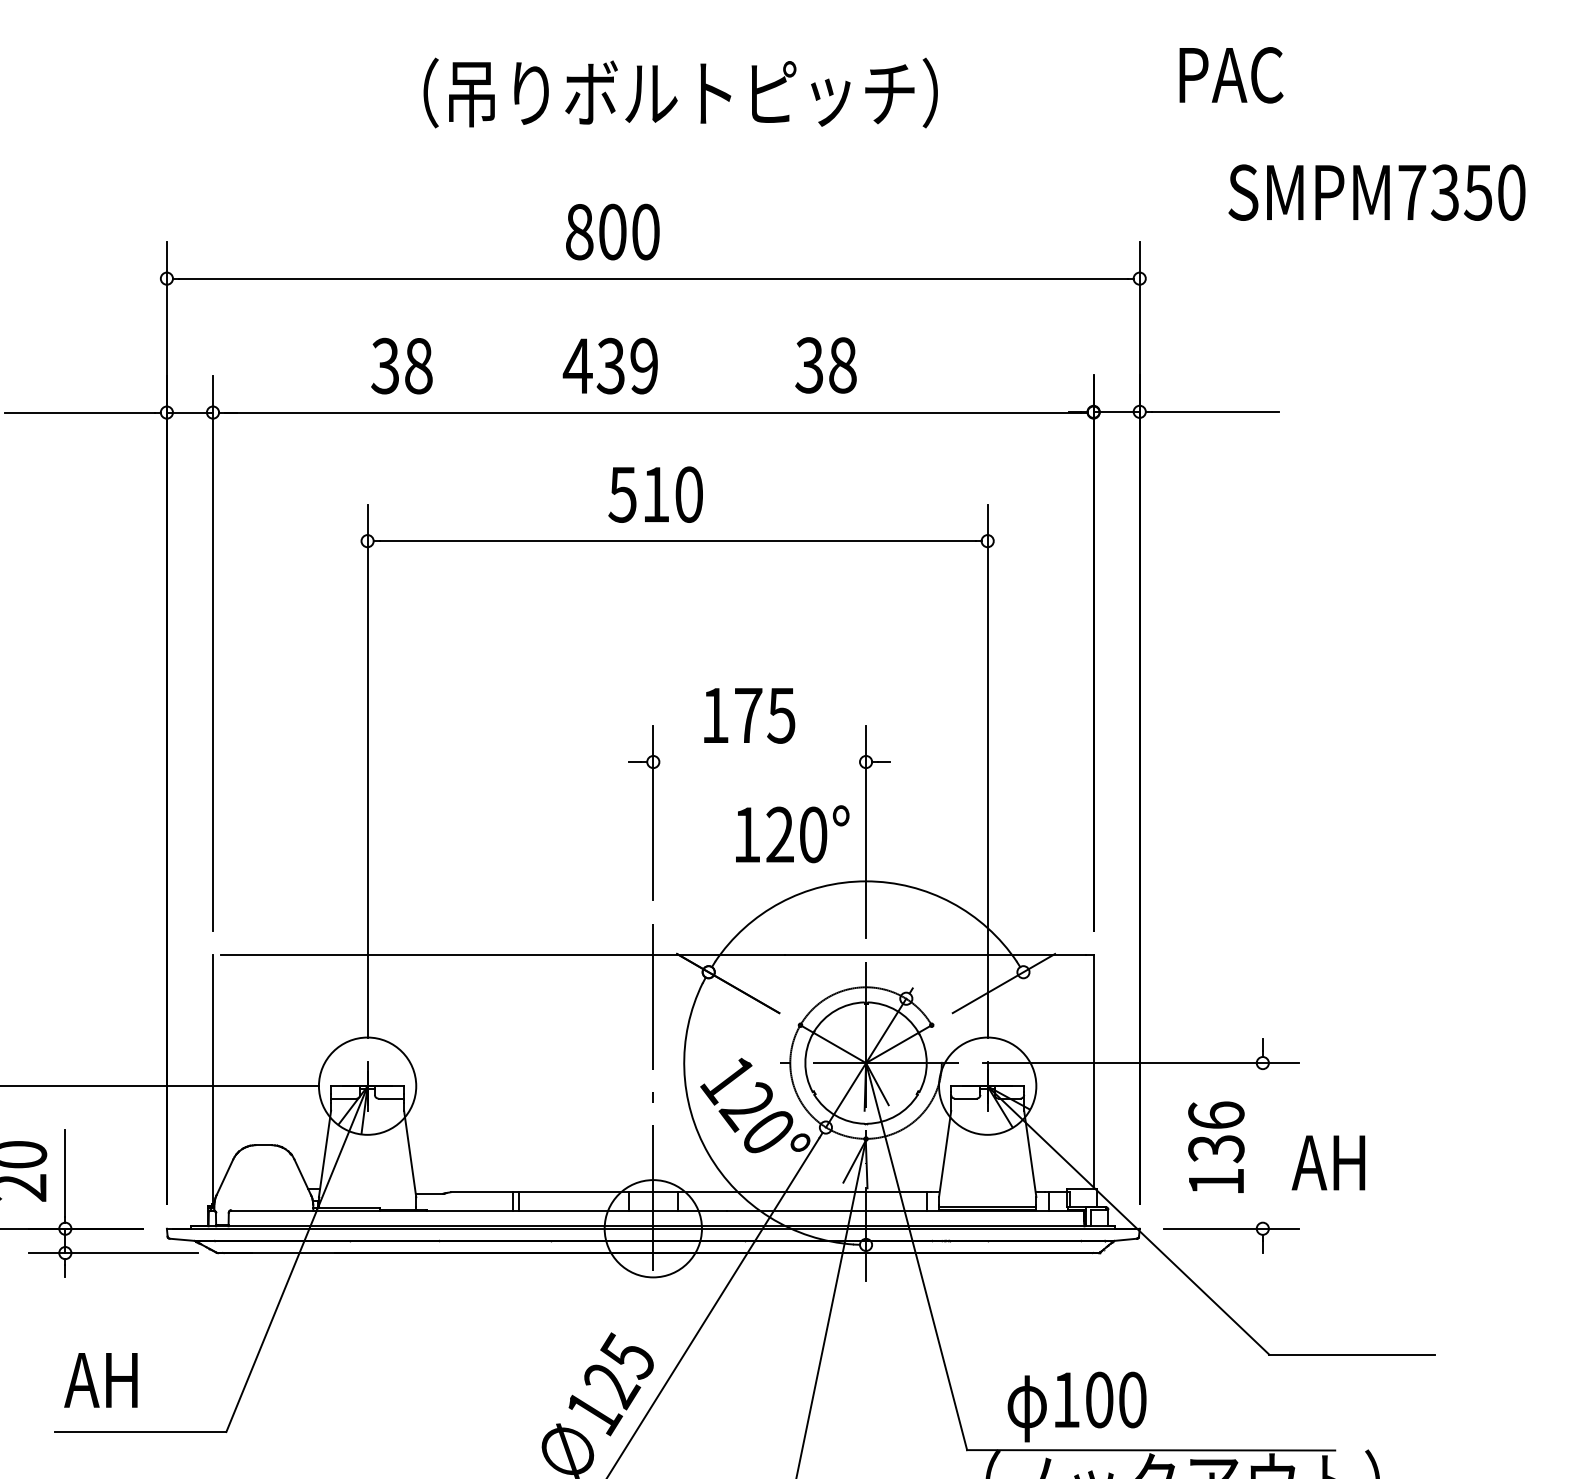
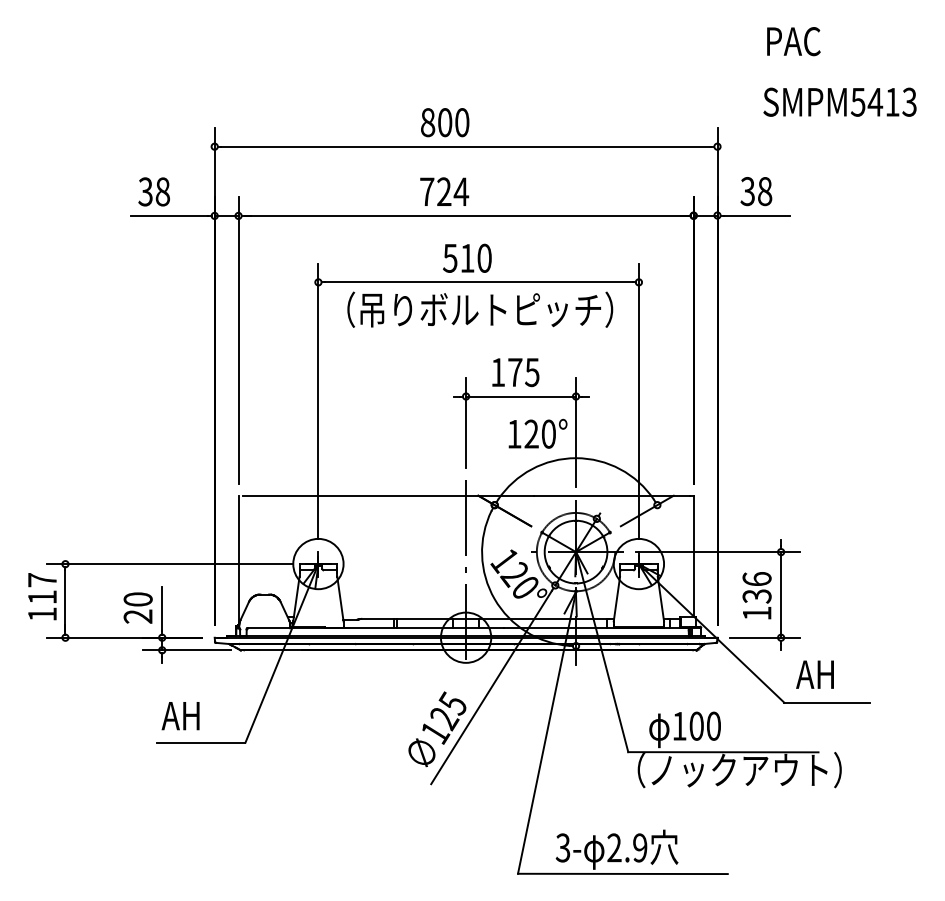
text: (1230, 75) -> (793, 41), moved
text: (681, 92) -> (480, 309), moved
text: (1460, 191) -> (883, 101), SMPM7350 -> SMPM5413
text: (400, 365) -> (153, 191), moved
text: (611, 365) -> (444, 191), 439 -> 724
text: (826, 365) -> (756, 191), moved
line: (760, 761) -> (521, 396), added
line: (1263, 1145) -> (781, 594), added
text: (1327, 1162) -> (814, 674), moved

